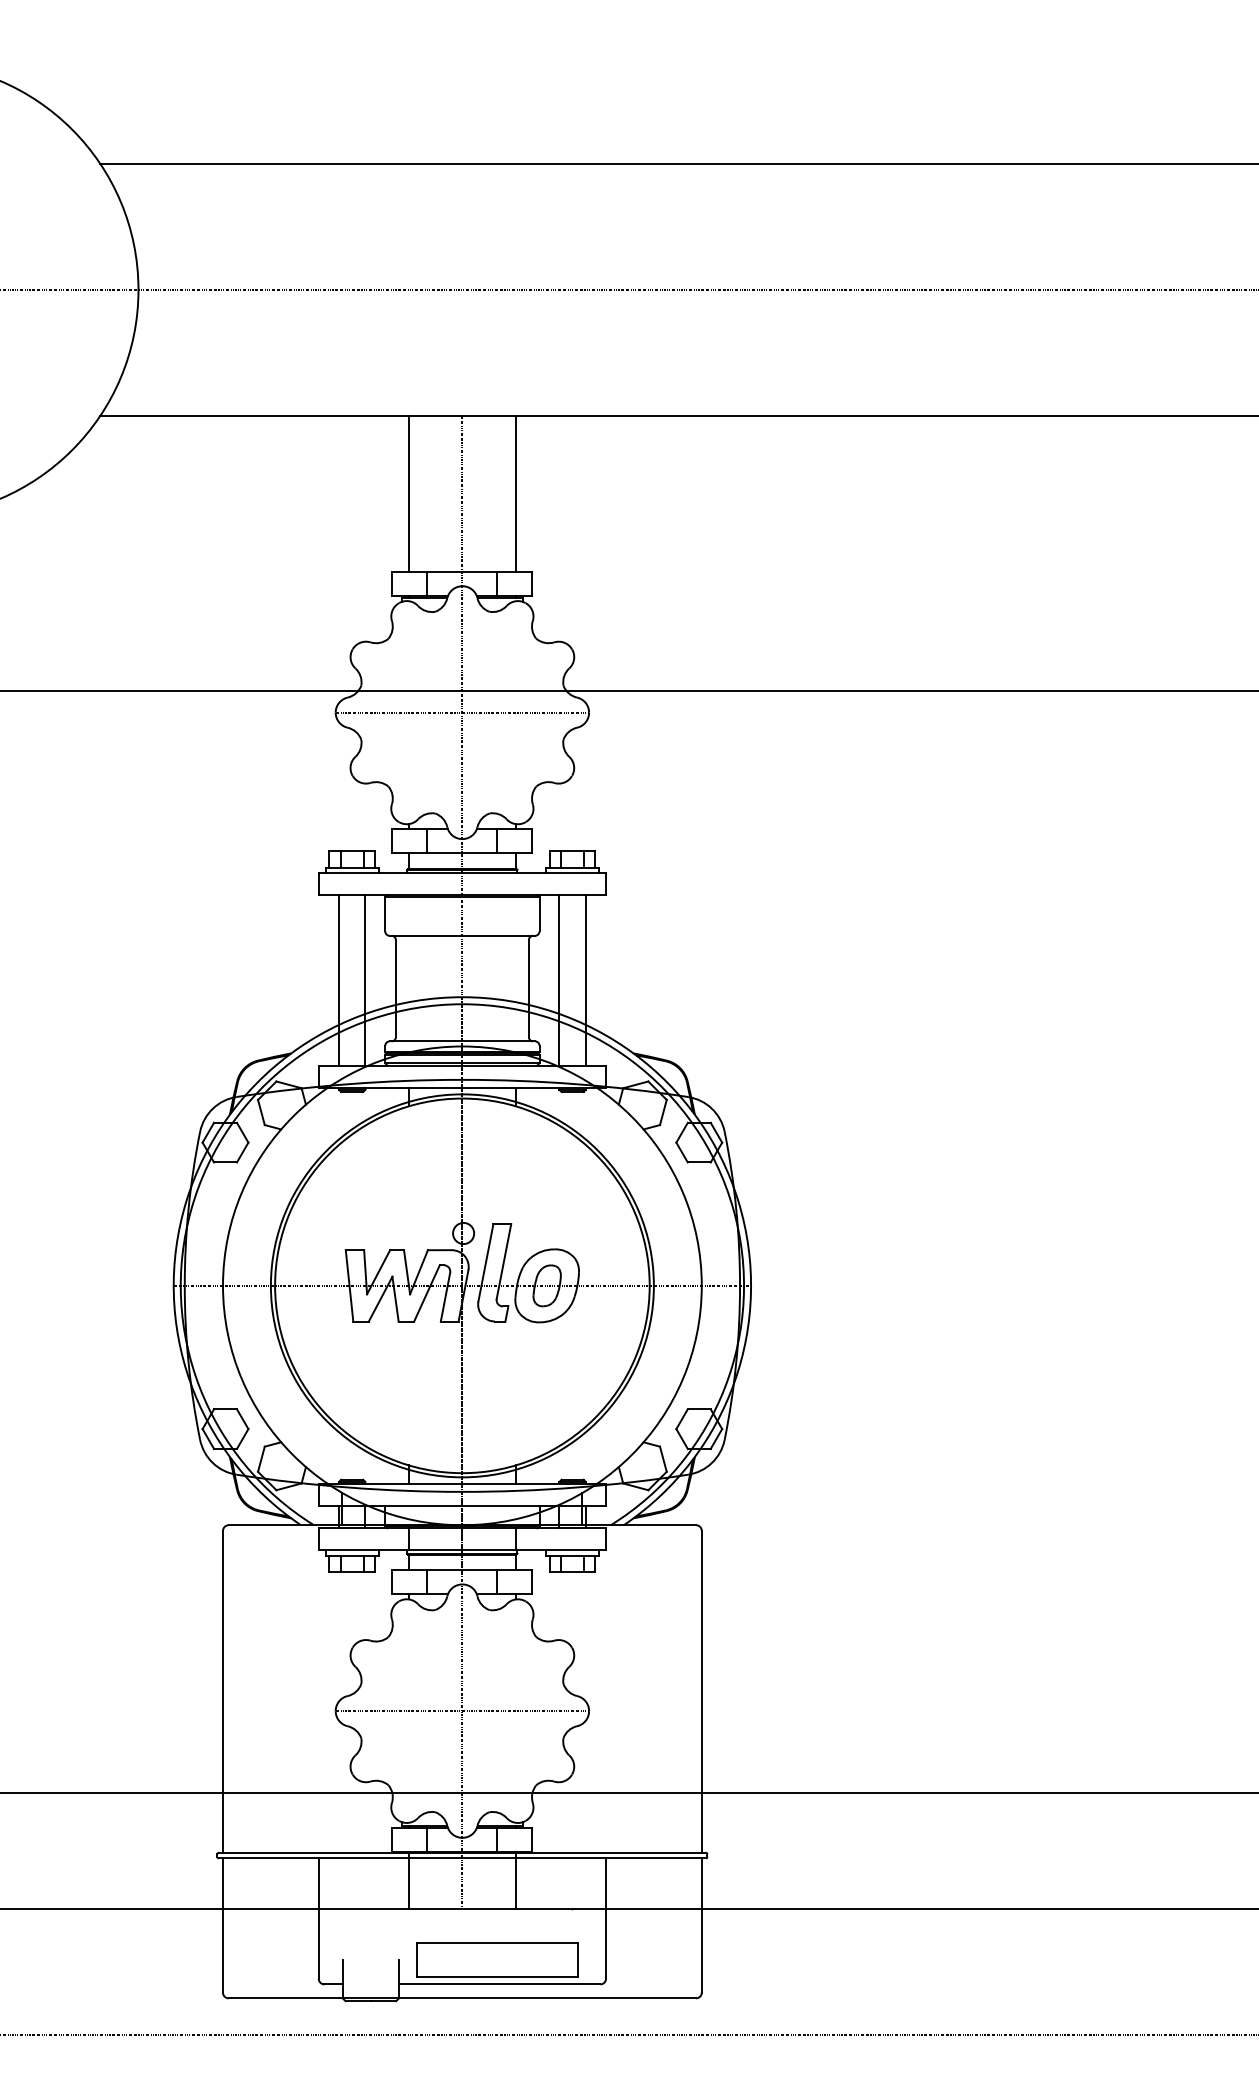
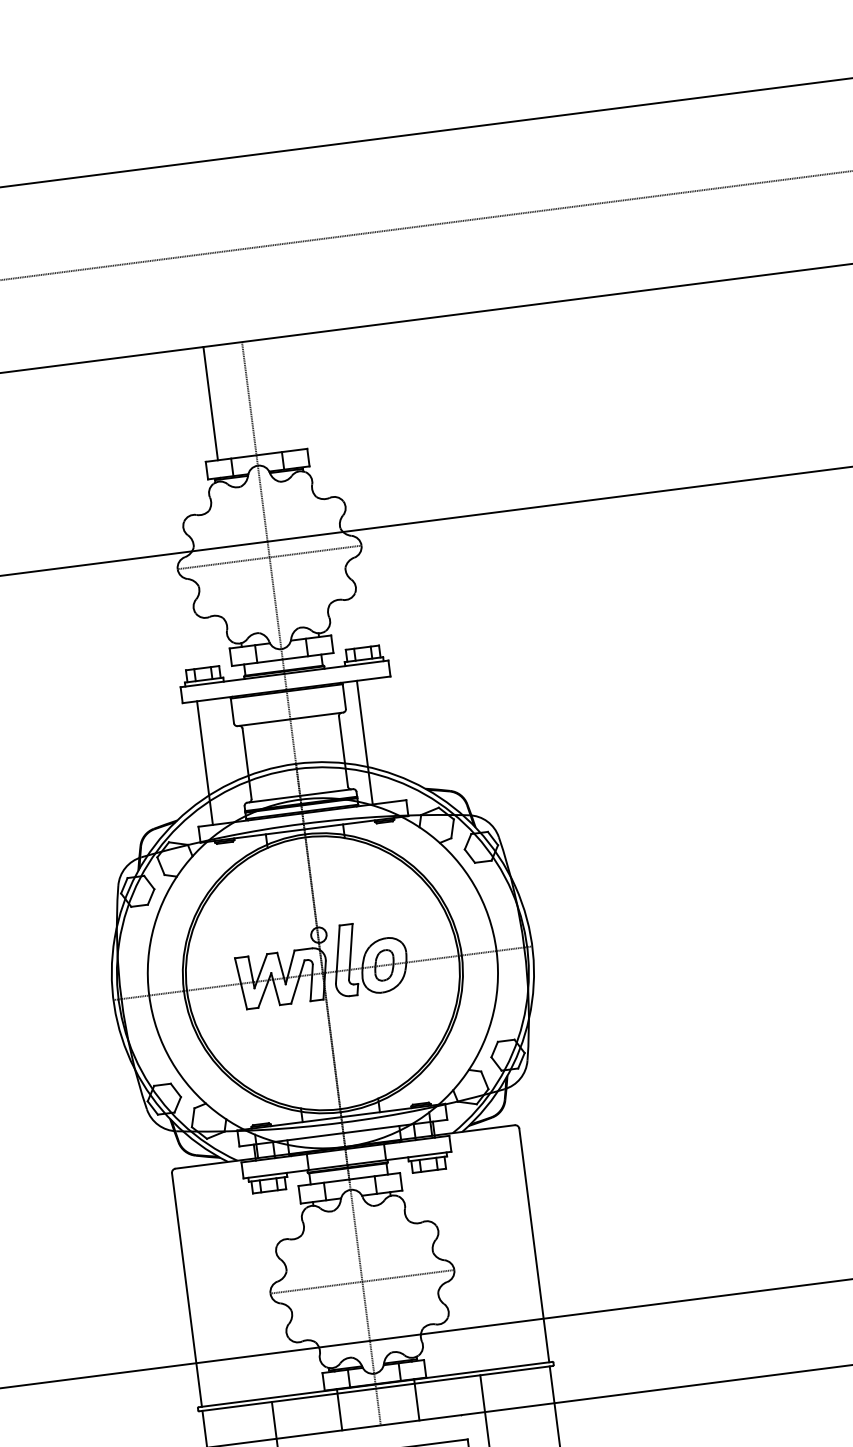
line: (515, 493) -> (287, 393), removed
line: (365, 980) -> (224, 760), removed
line: (585, 980) -> (383, 740), removed

